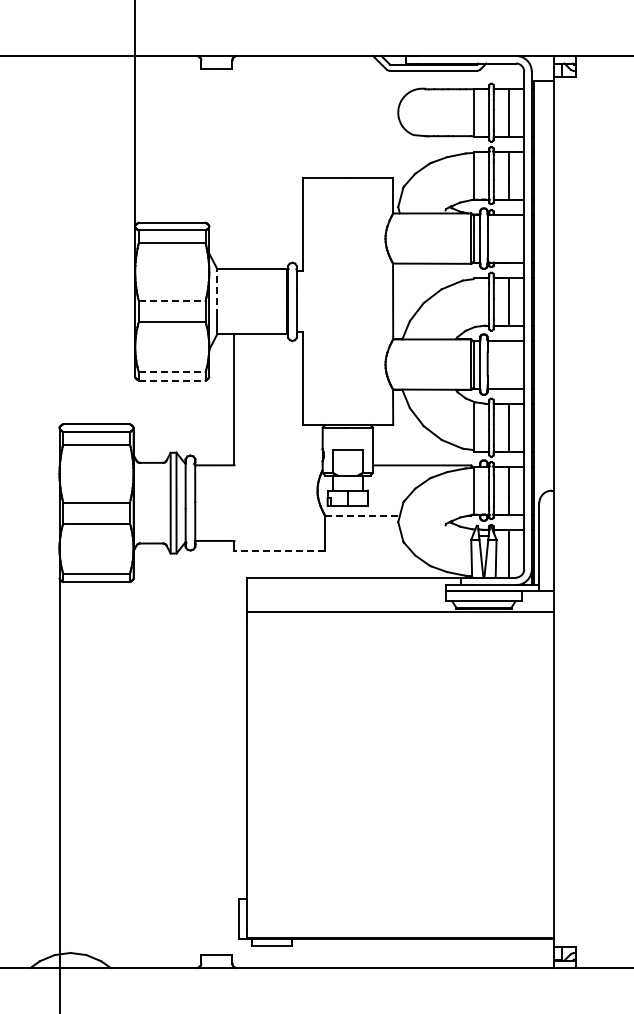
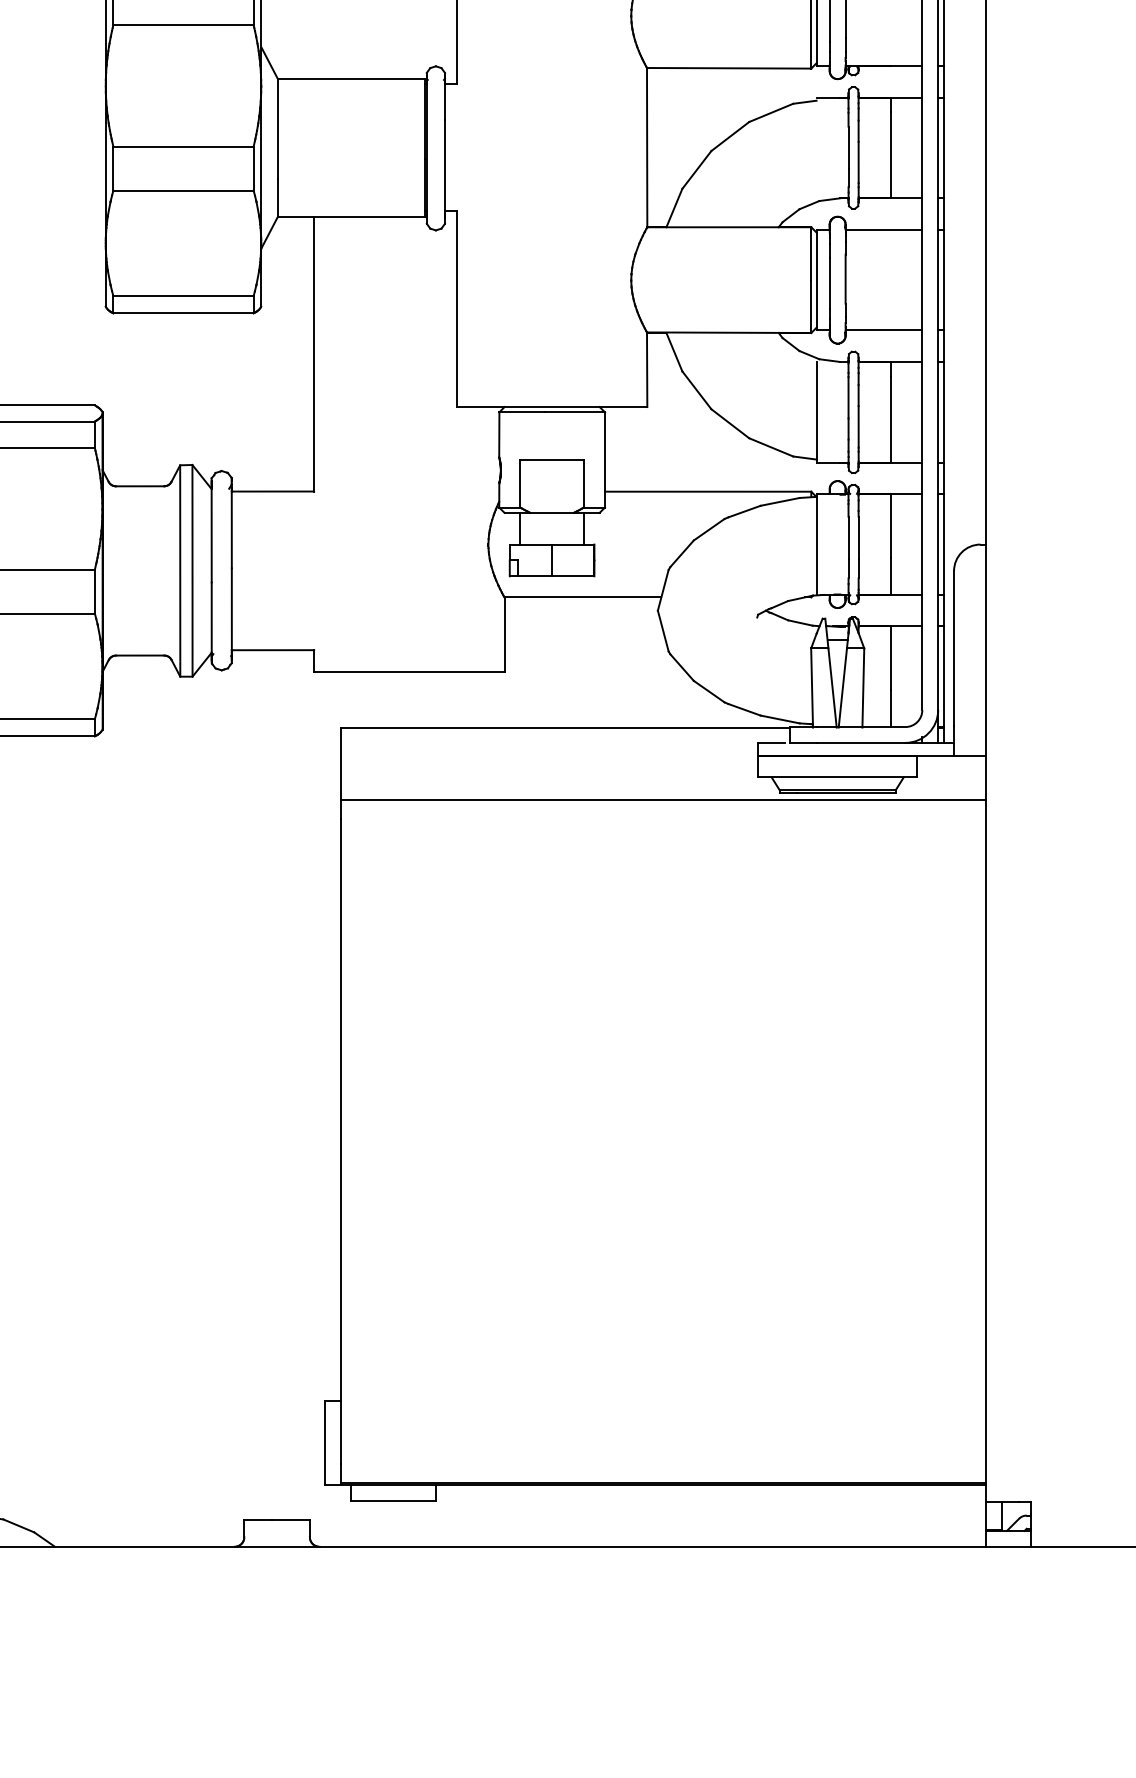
line: (217, 292) -> (278, 128), dashed -> solid
line: (172, 301) -> (184, 147), dashed -> solid
line: (172, 372) -> (184, 296), dashed -> solid
line: (172, 380) -> (184, 313), dashed -> solid
line: (363, 515) -> (584, 596), dashed -> solid
line: (279, 551) -> (408, 672), dashed -> solid

